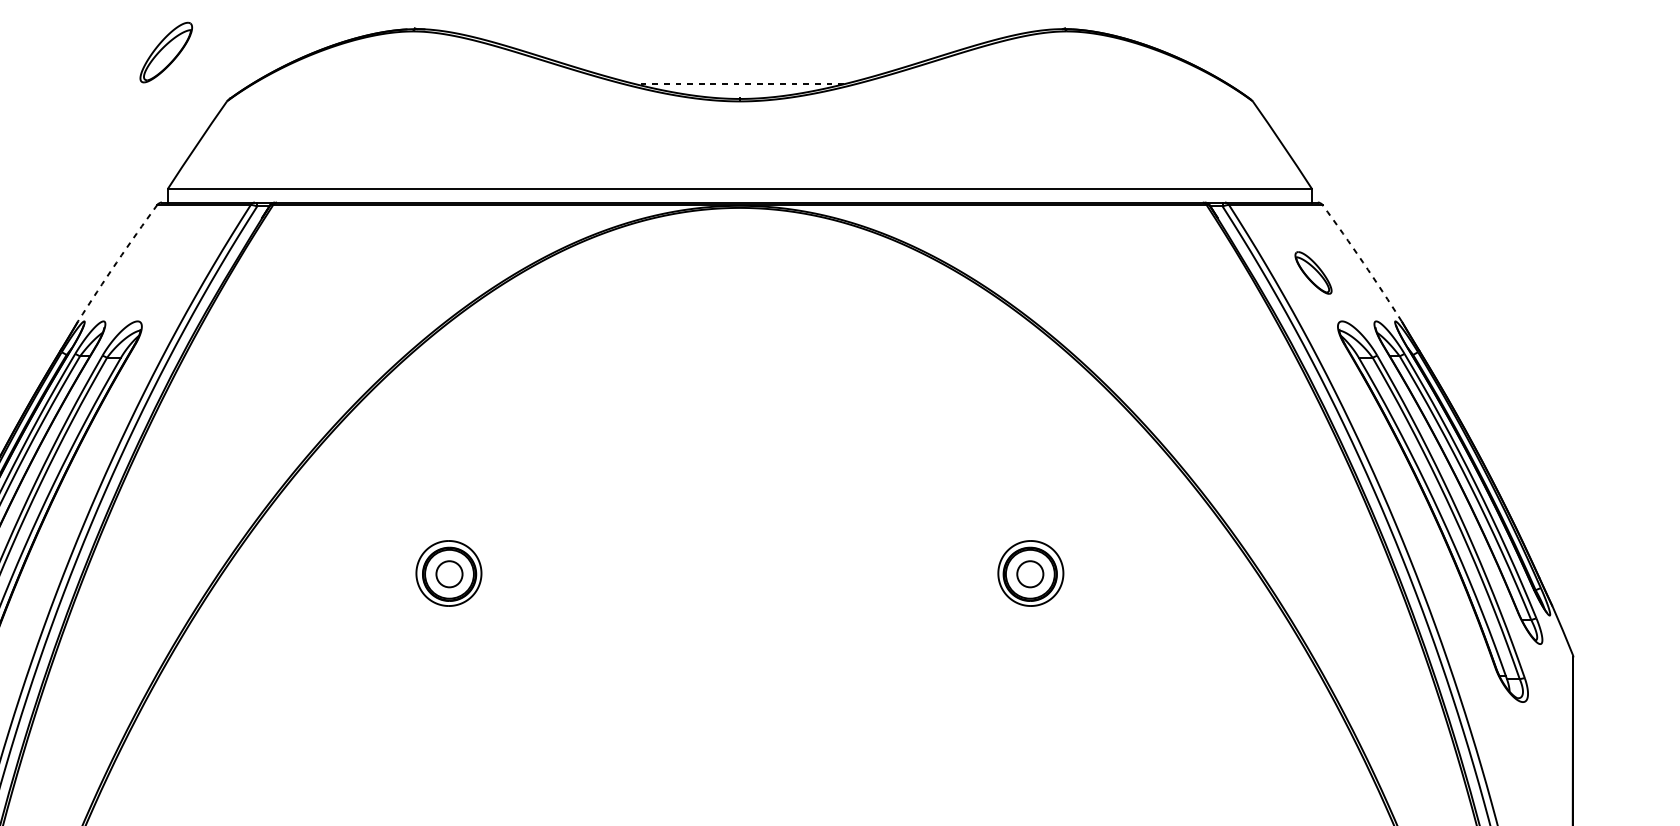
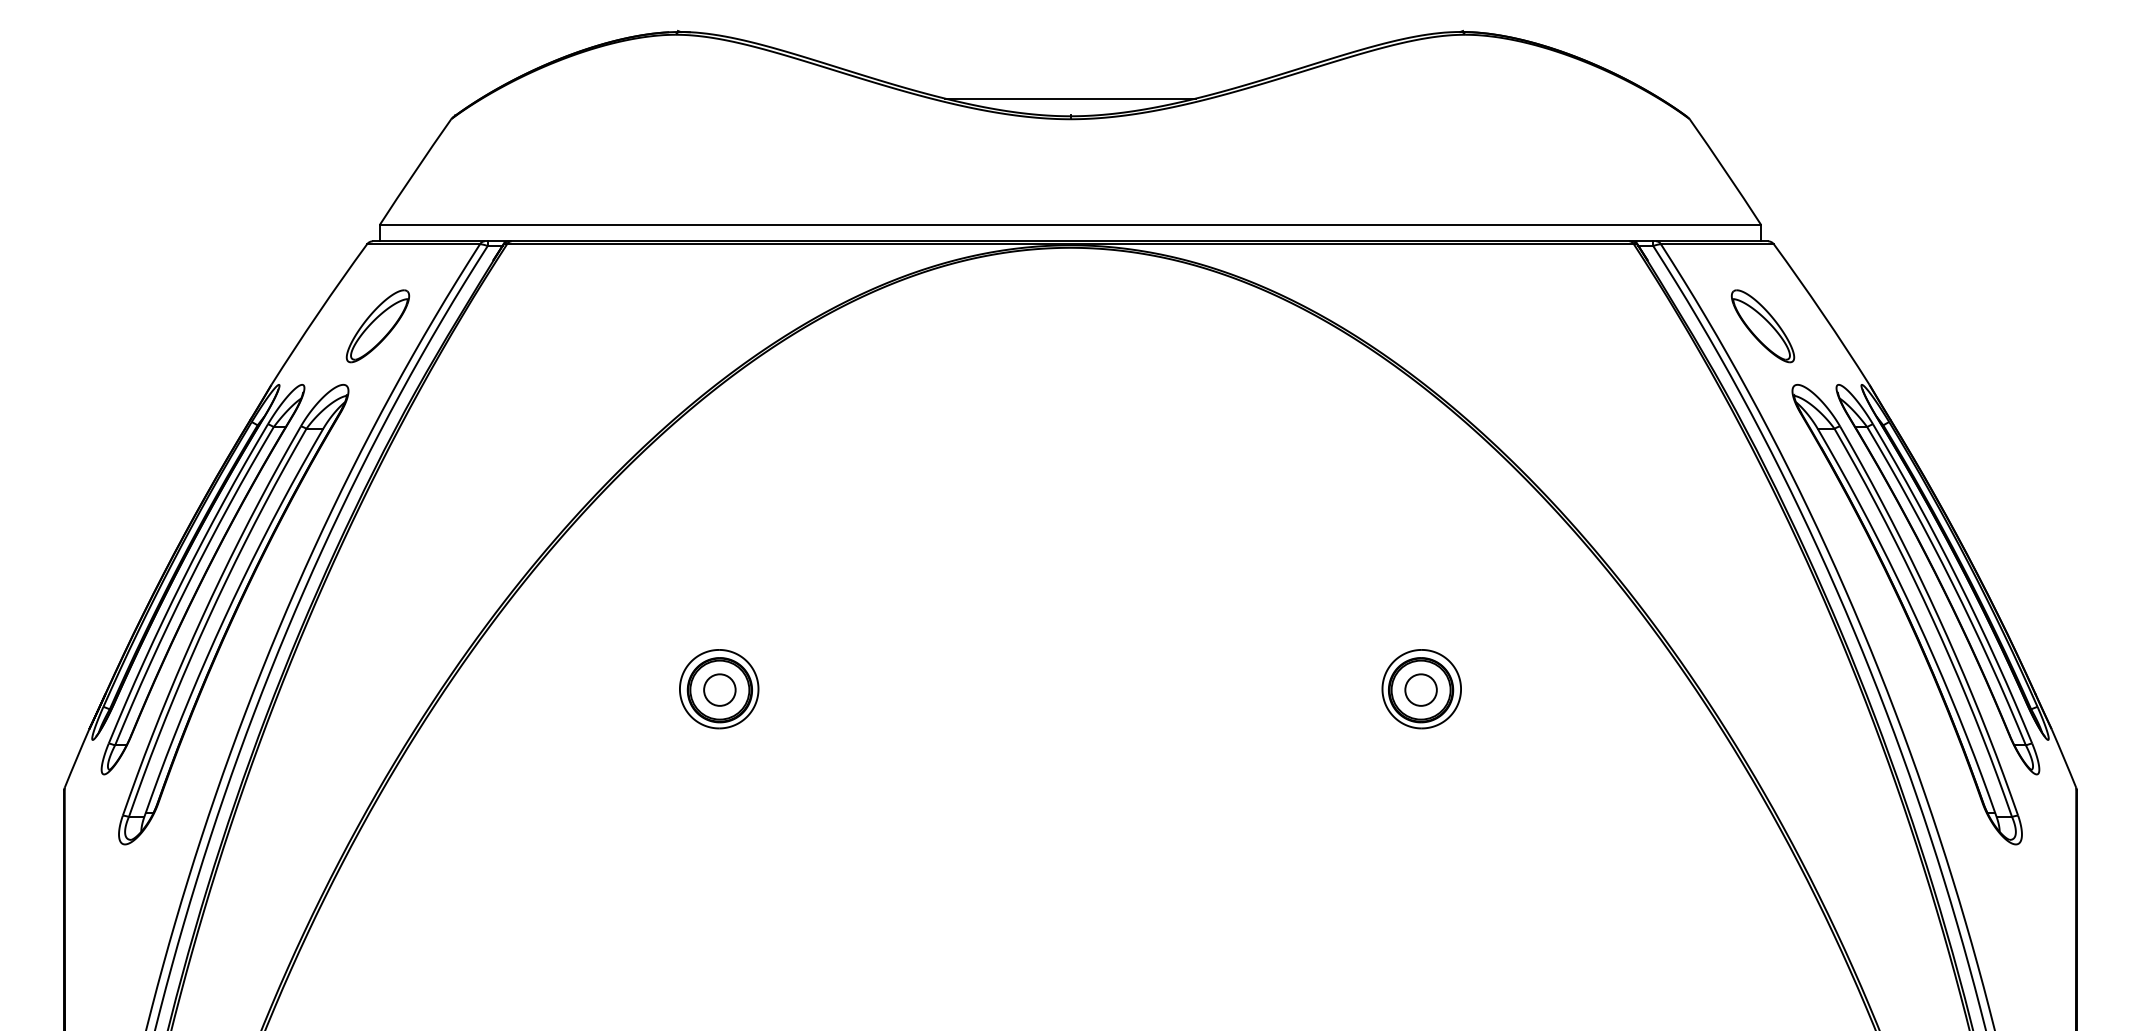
part: (165, 52) -> (377, 326), moved
line: (739, 84) -> (1070, 98), dashed -> solid
arc: (117, 262) -> (318, 313), dashed -> solid
arc: (1362, 262) -> (1822, 313), dashed -> solid
part: (1313, 273) -> (1762, 326), size x1.43

